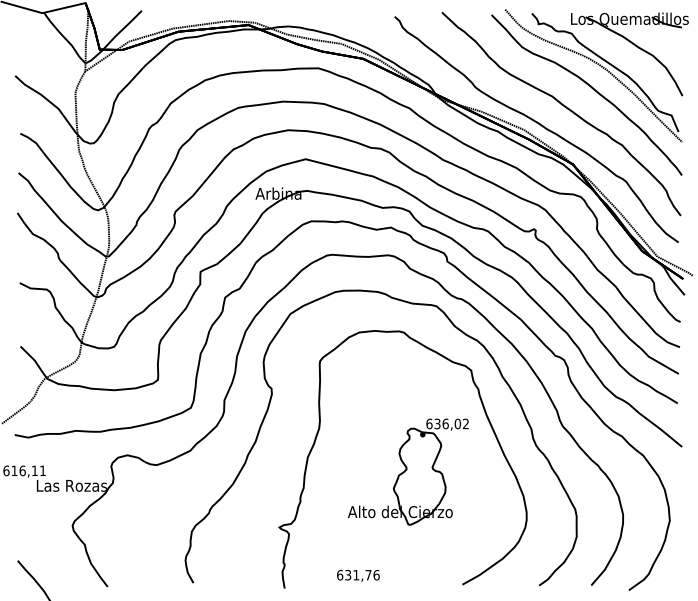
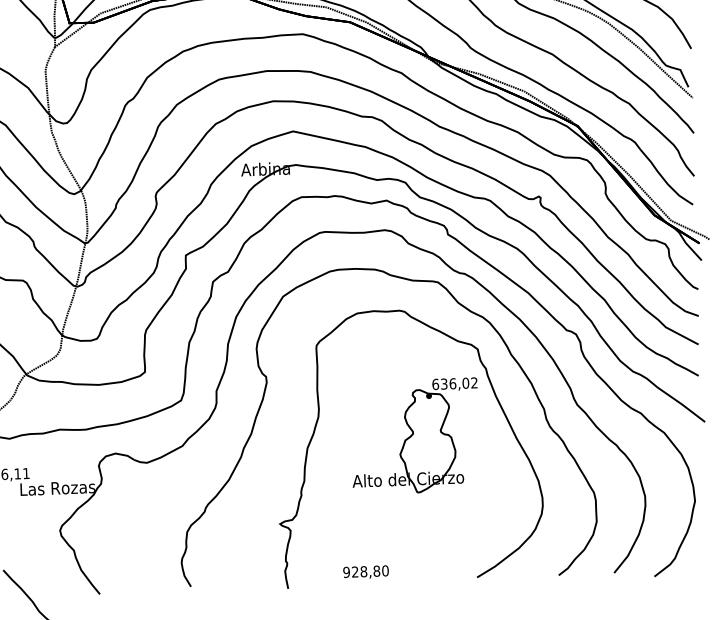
part: (408, 471) -> (415, 435), moved
text: (358, 575) -> (366, 571), 631,76 -> 928,80

